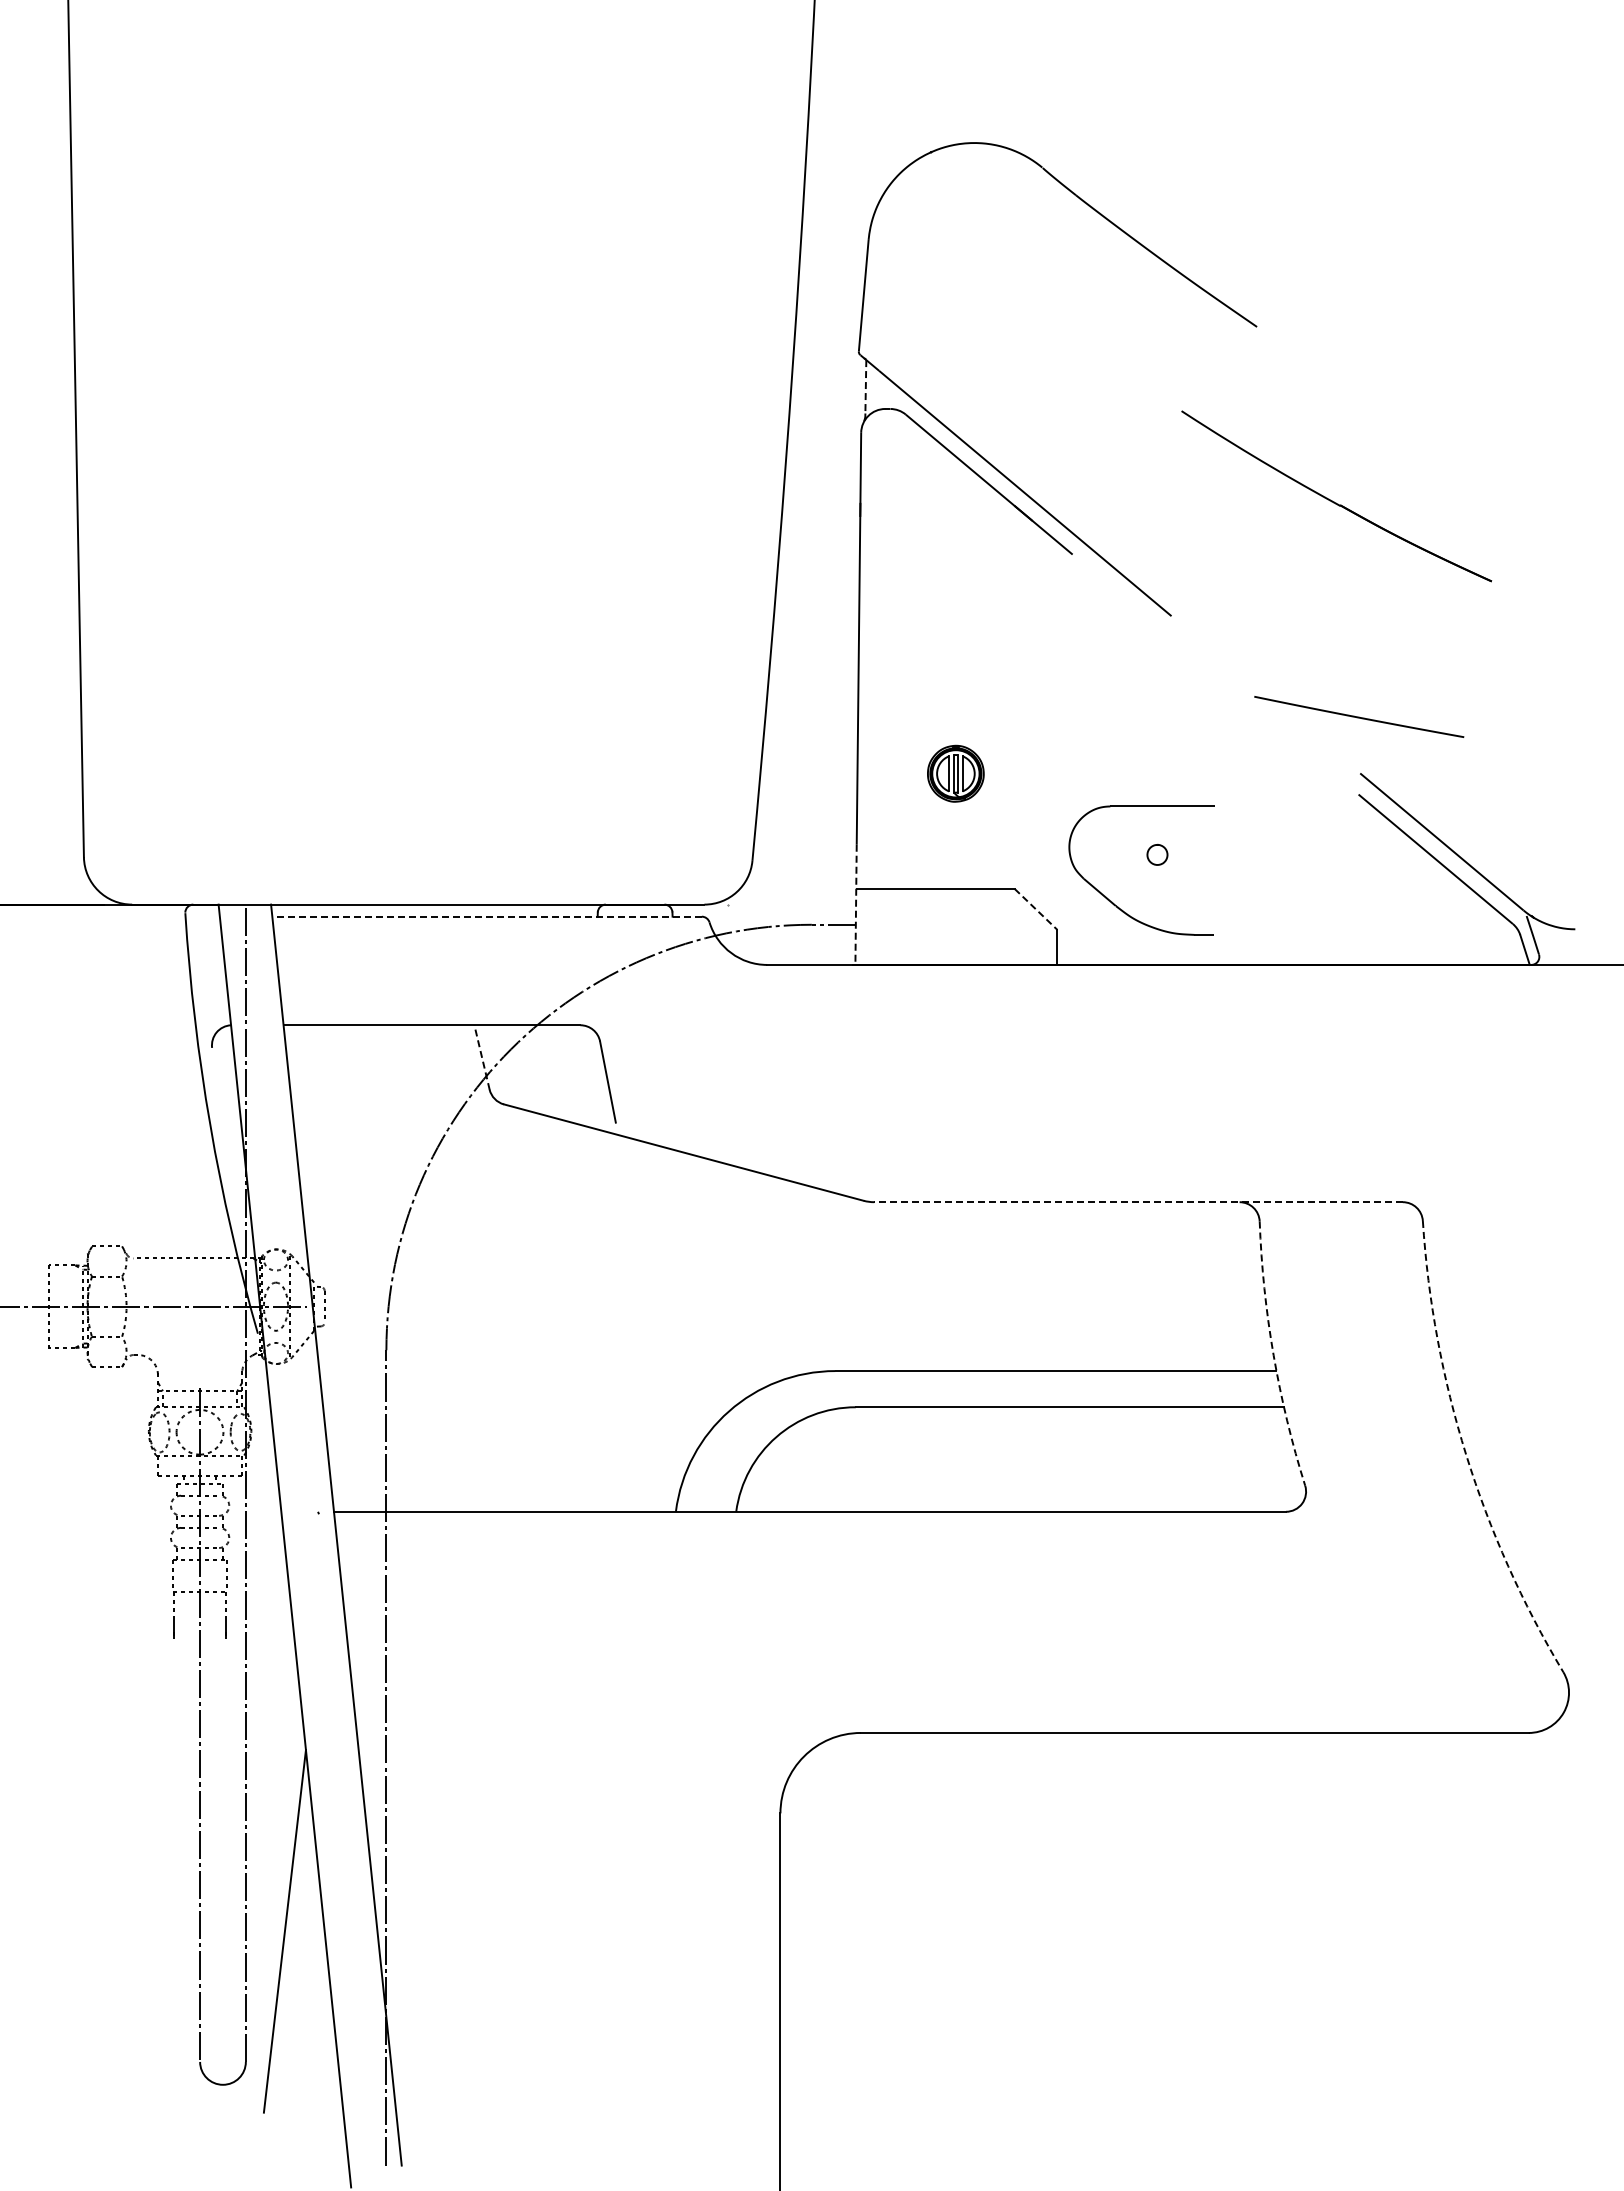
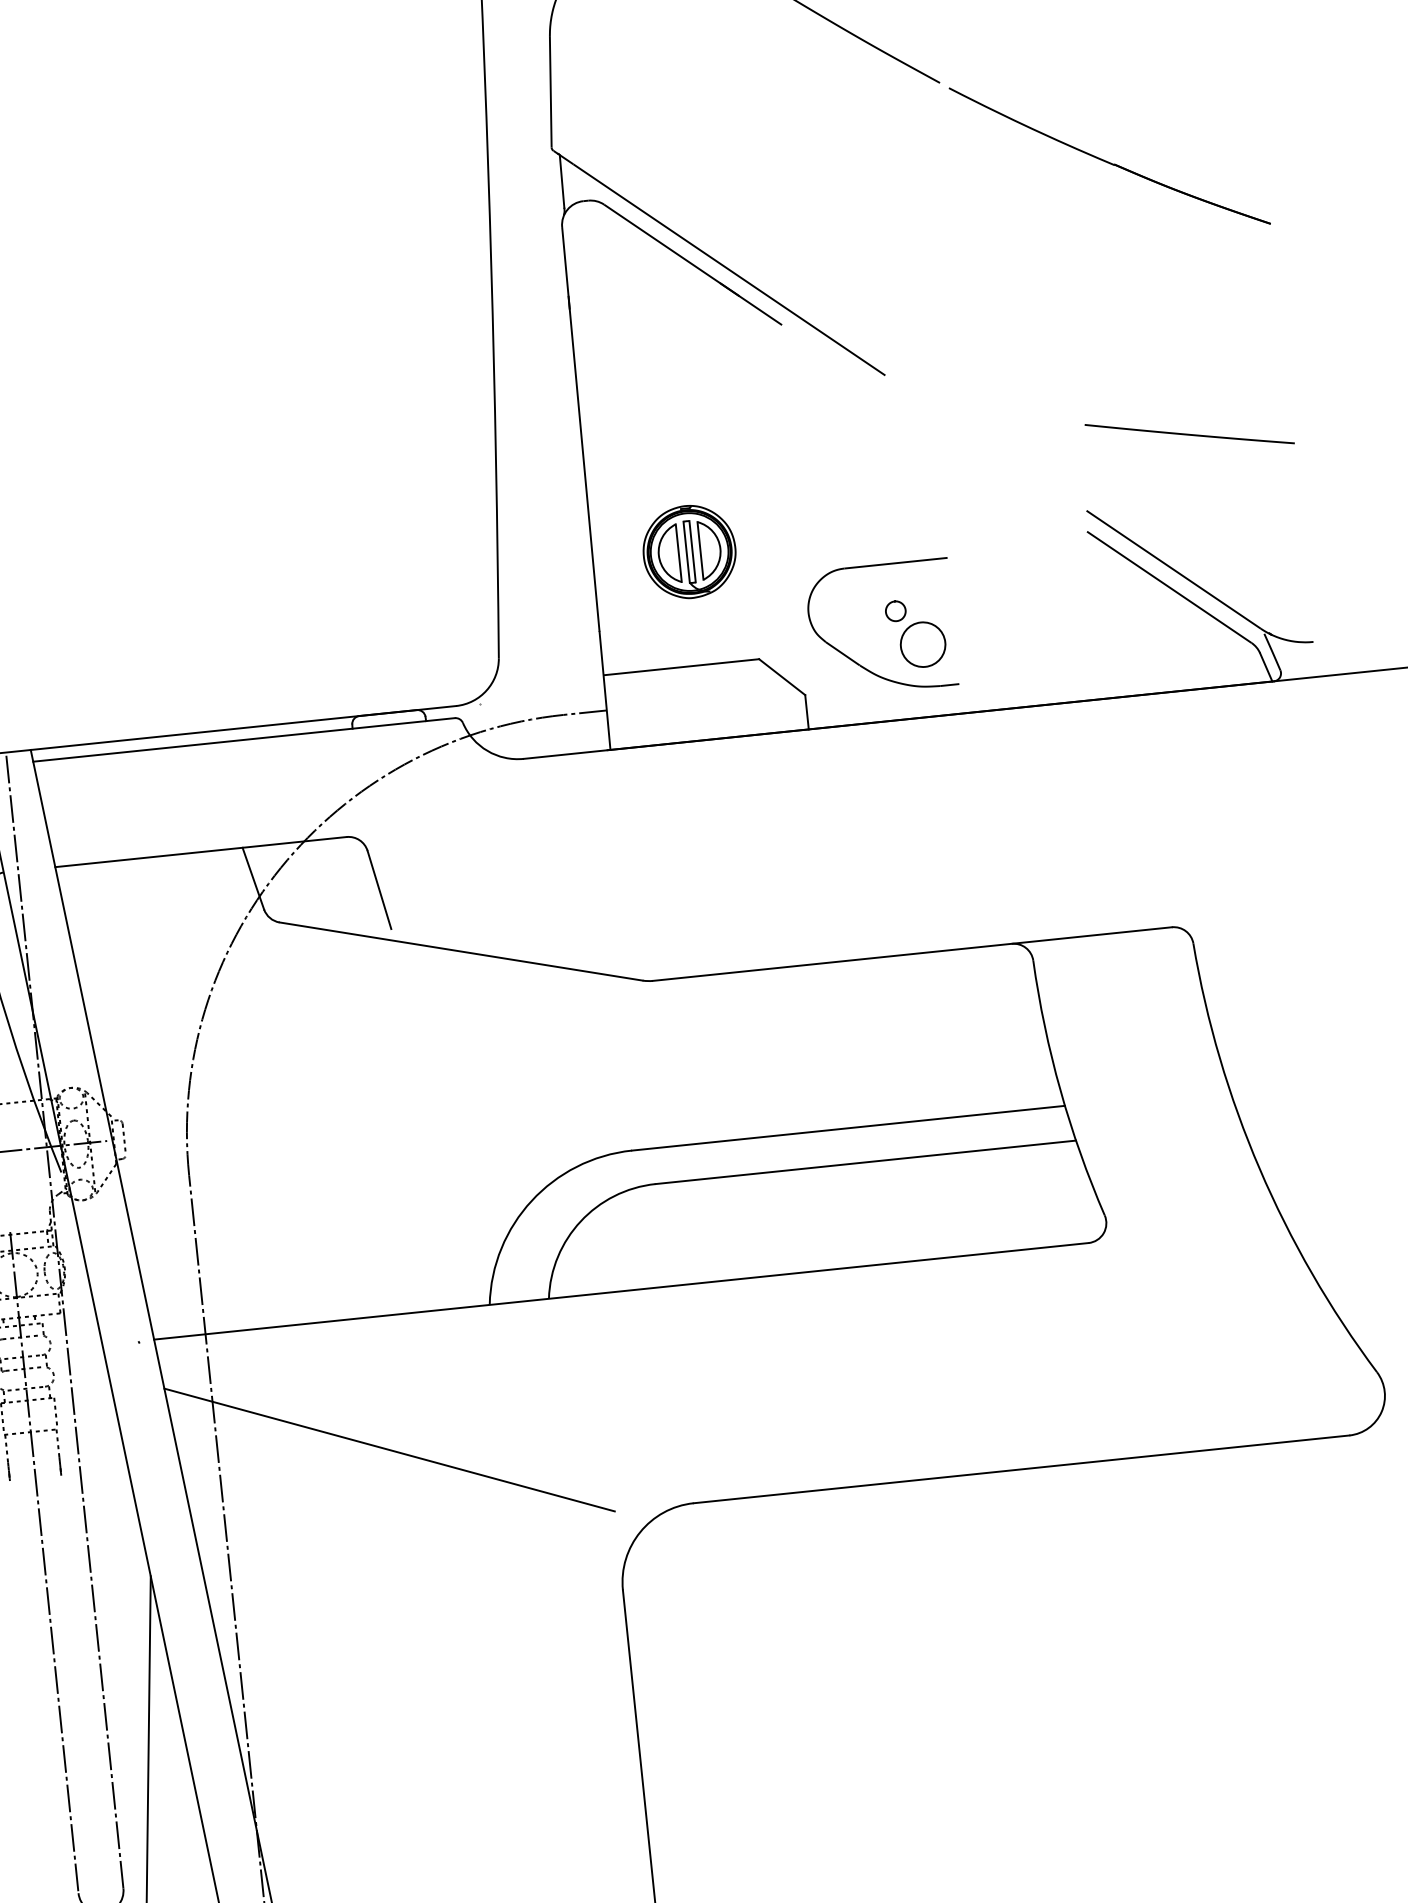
line: (865, 386) -> (561, 181), dashed -> solid
part: (1336, 496) -> (1109, 156), moved
line: (1359, 716) -> (1189, 433), moved
part: (955, 773) -> (689, 551), size x1.67
circle: (1181, 890) -> (922, 643), added
line: (856, 905) -> (605, 691), dashed -> solid
line: (1036, 909) -> (782, 677), dashed -> solid
line: (487, 916) -> (244, 739), dashed -> solid
line: (481, 1057) -> (252, 878), dashed -> solid
line: (1138, 1202) -> (912, 954), dashed -> solid
arc: (1273, 1355) -> (1060, 1090), dashed -> solid
arc: (1466, 1454) -> (1259, 1168), dashed -> solid
line: (559, 1647) -> (389, 1449), added

